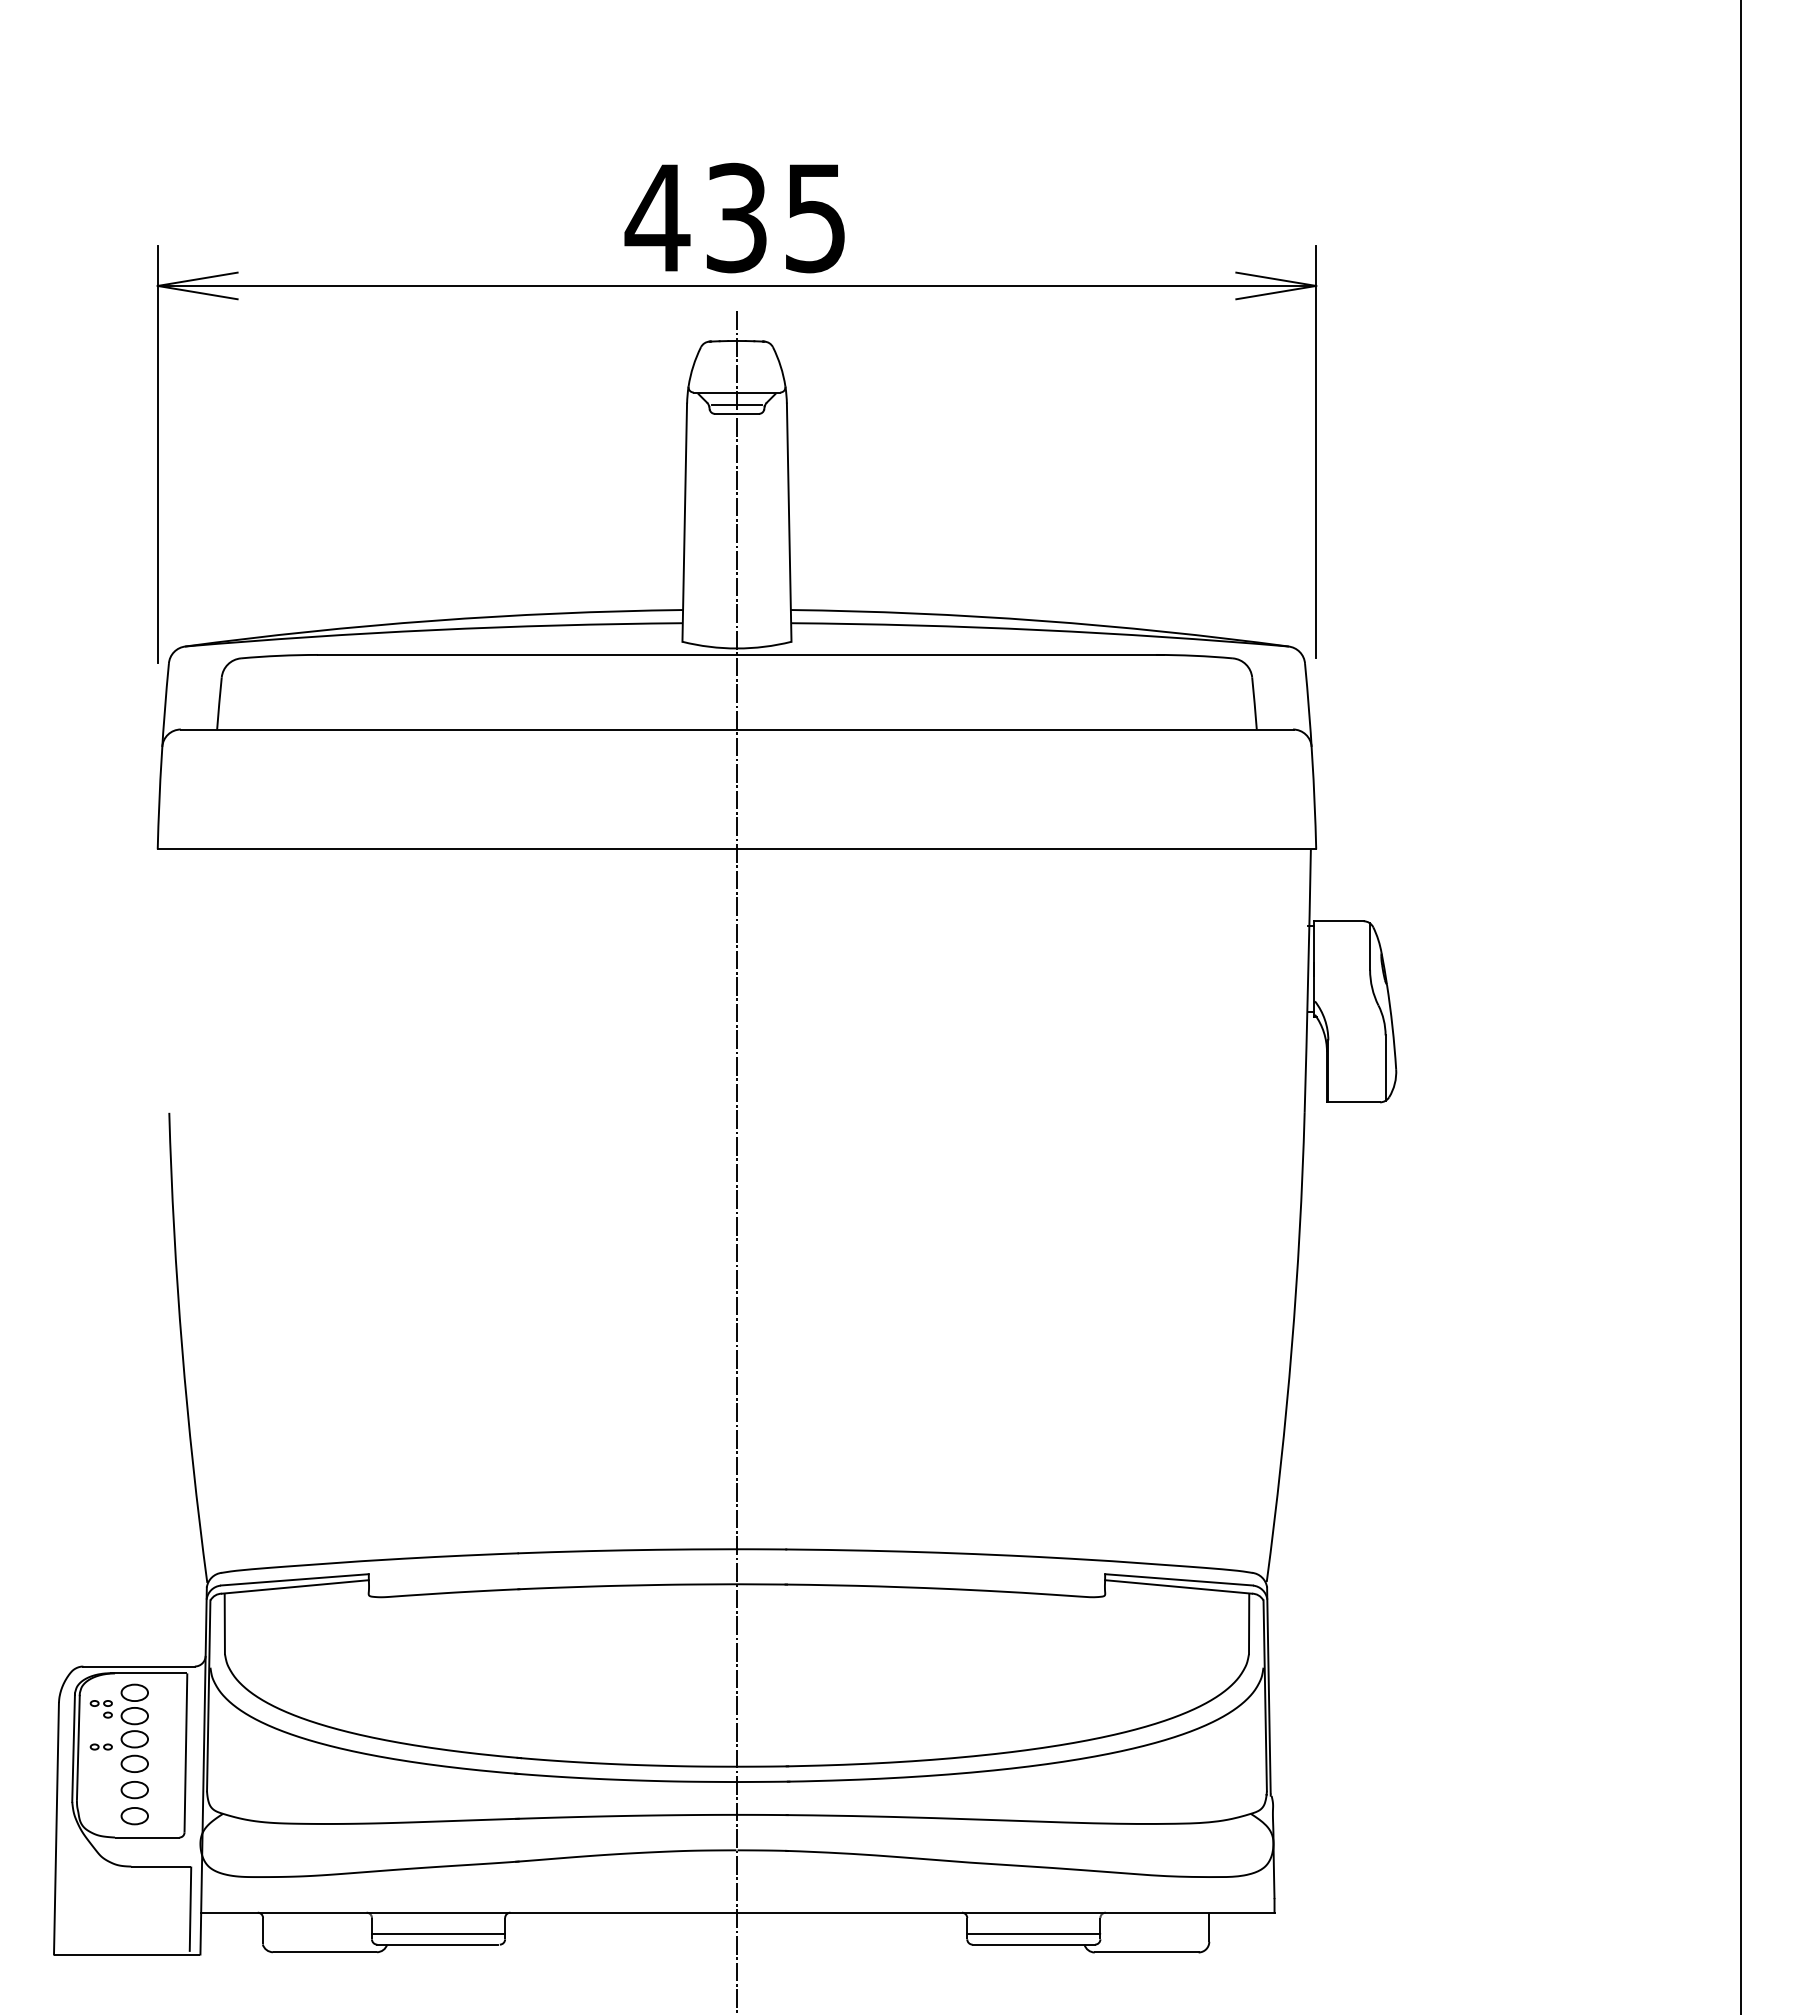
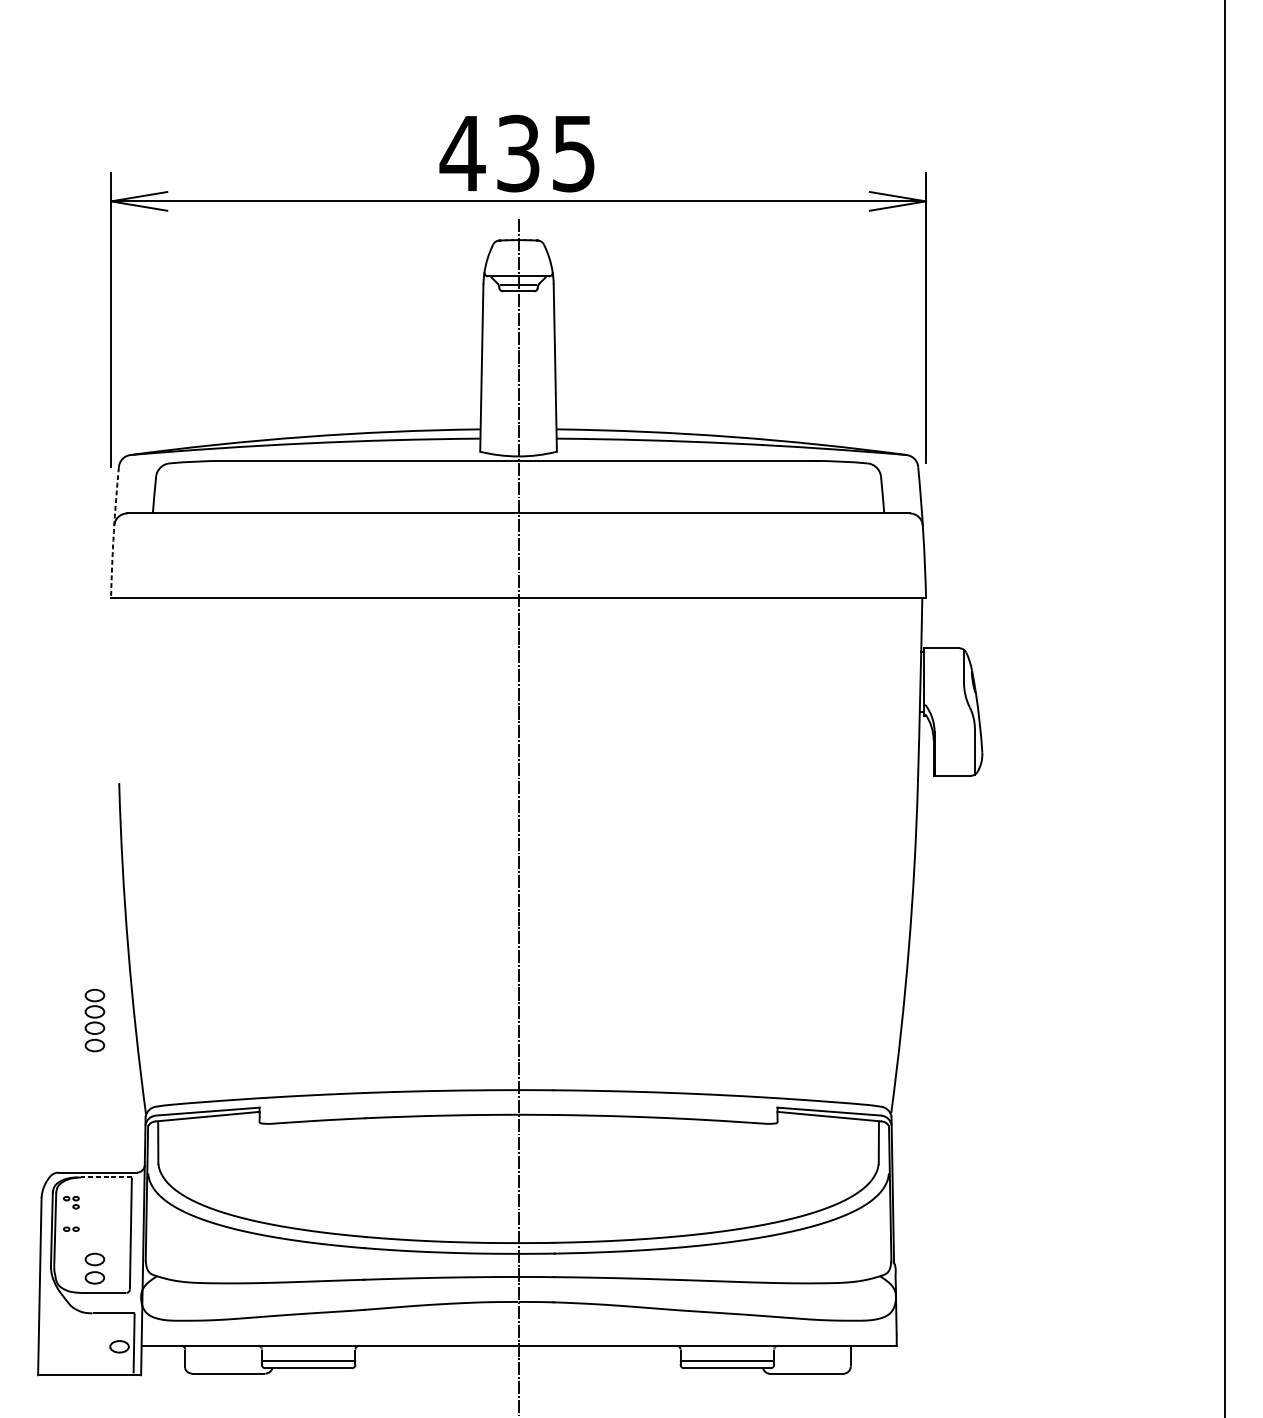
arc: (161, 756) -> (113, 532), solid -> dashed
line: (148, 1673) -> (104, 1177), solid -> dashed
part: (134, 1727) -> (94, 1019), moved
part: (169, 1914) -> (119, 1347), added

